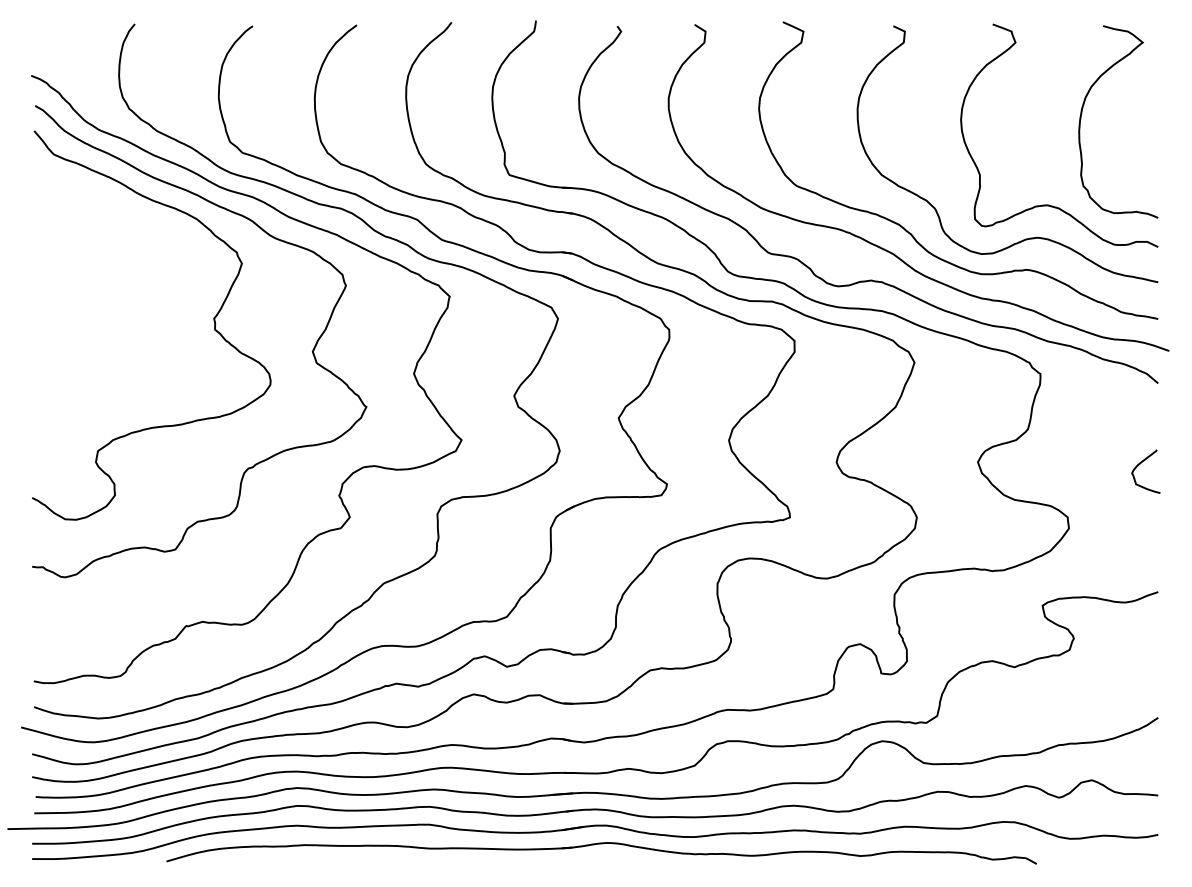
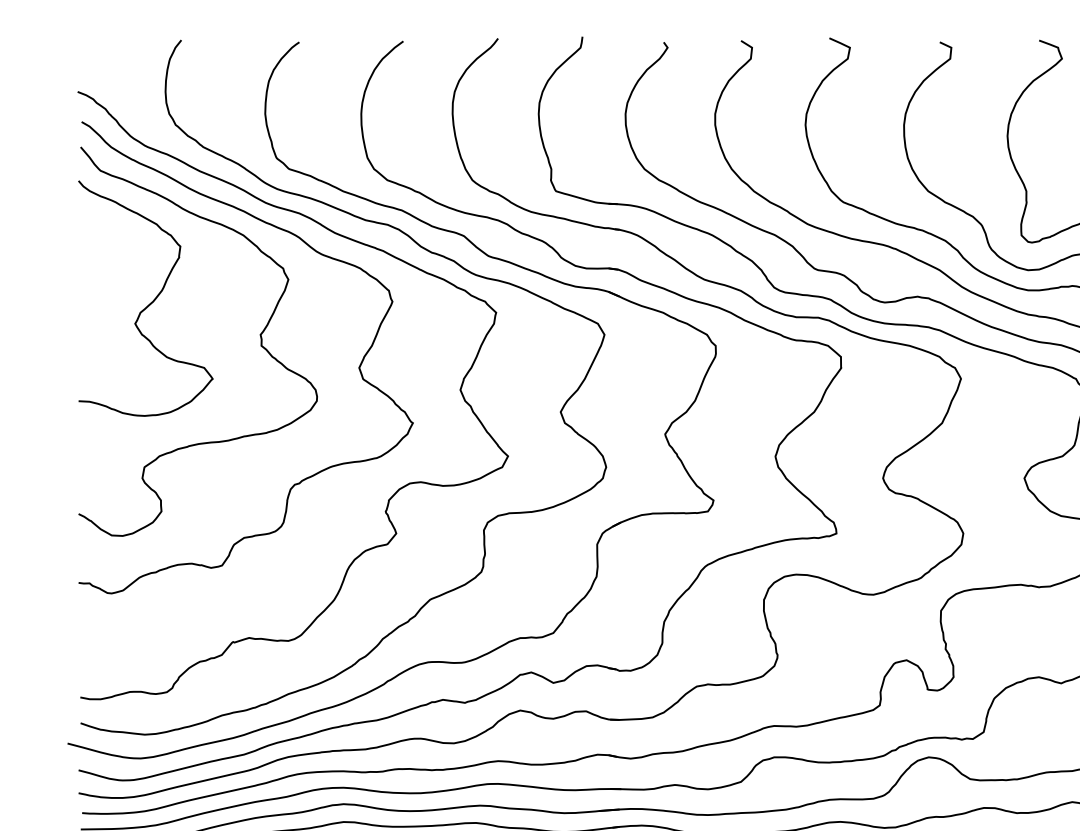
curve: (102, 287) -> (148, 303), added

